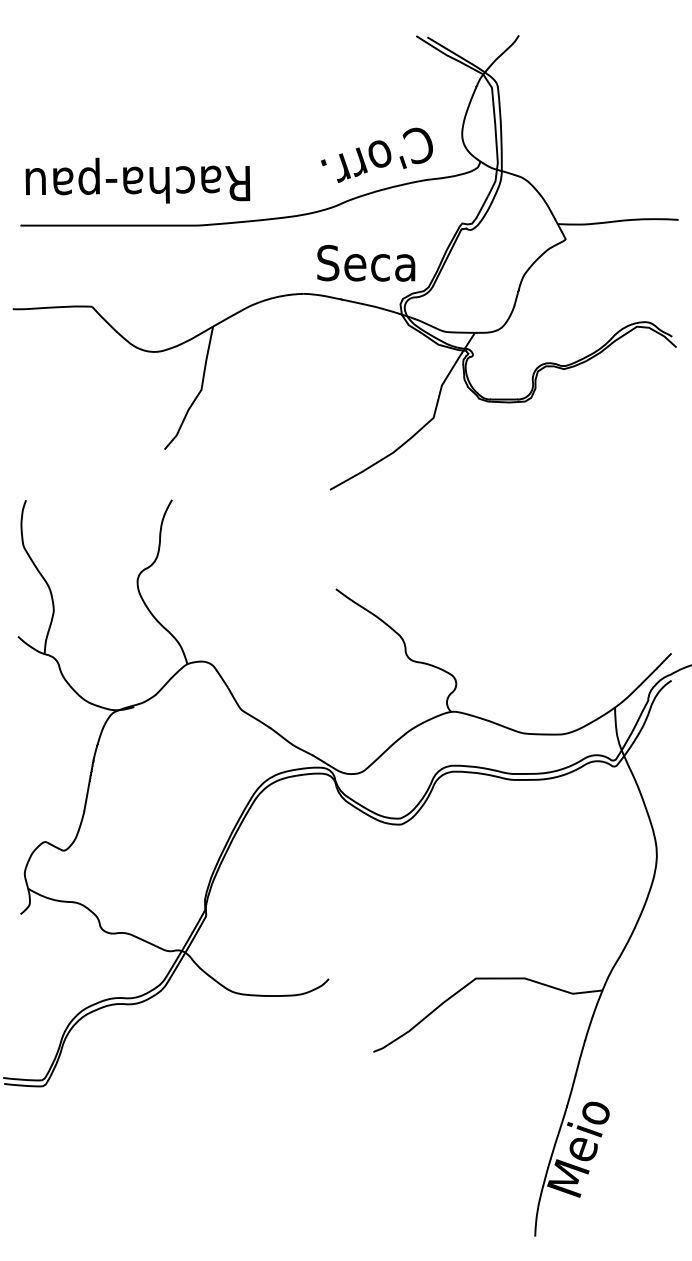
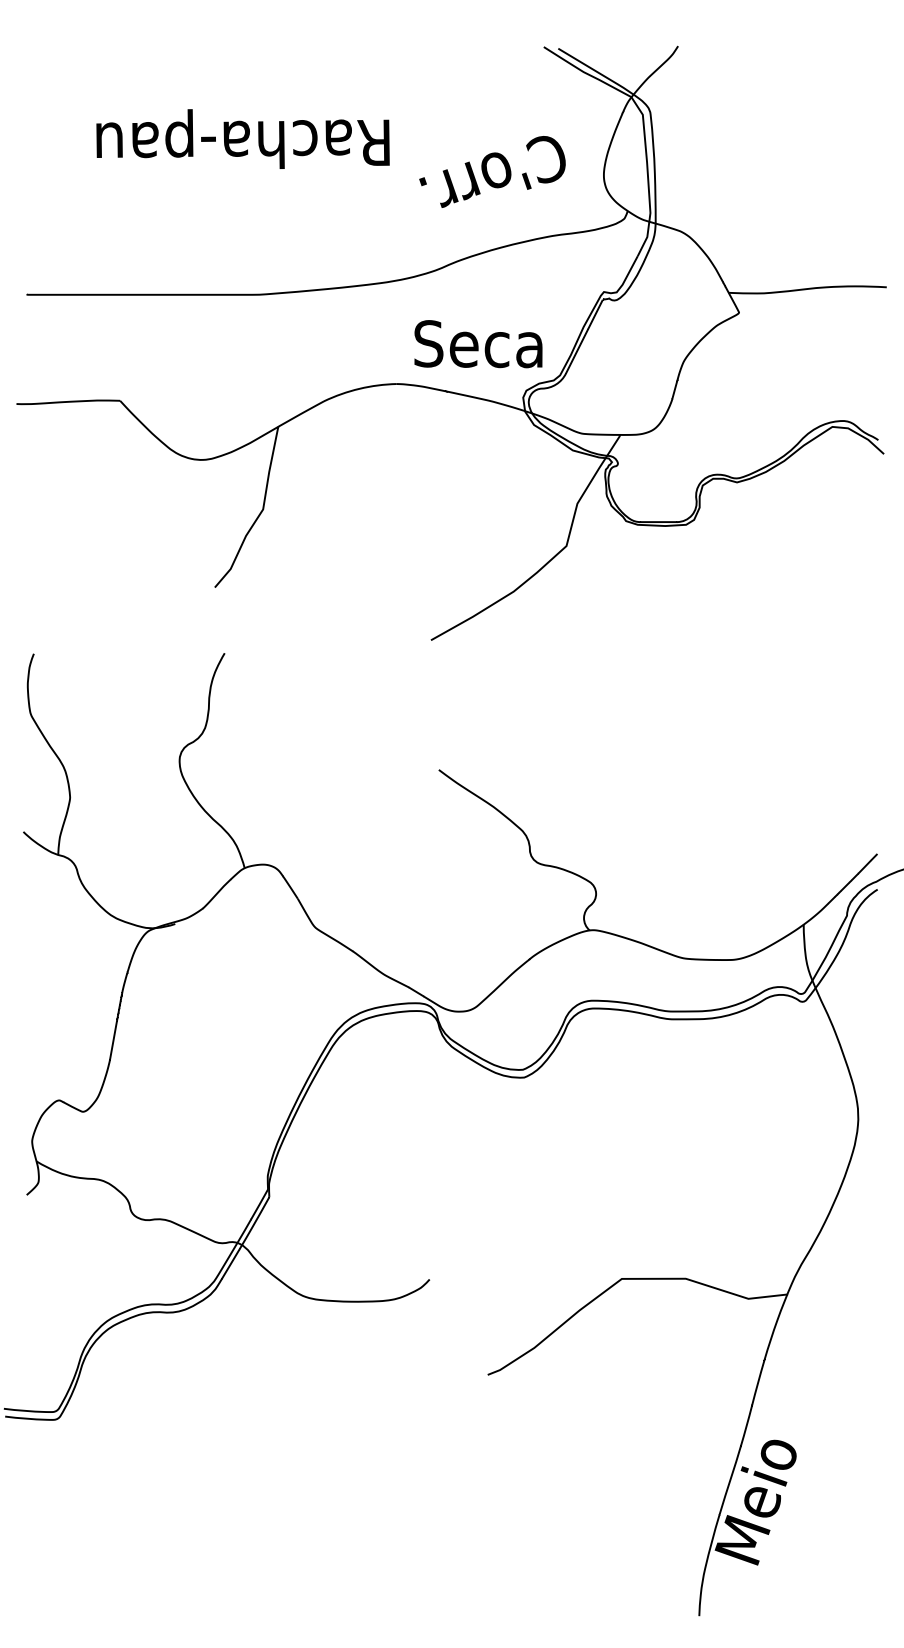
text: (376, 154) -> (492, 171), moved
text: (137, 180) -> (242, 138), moved

